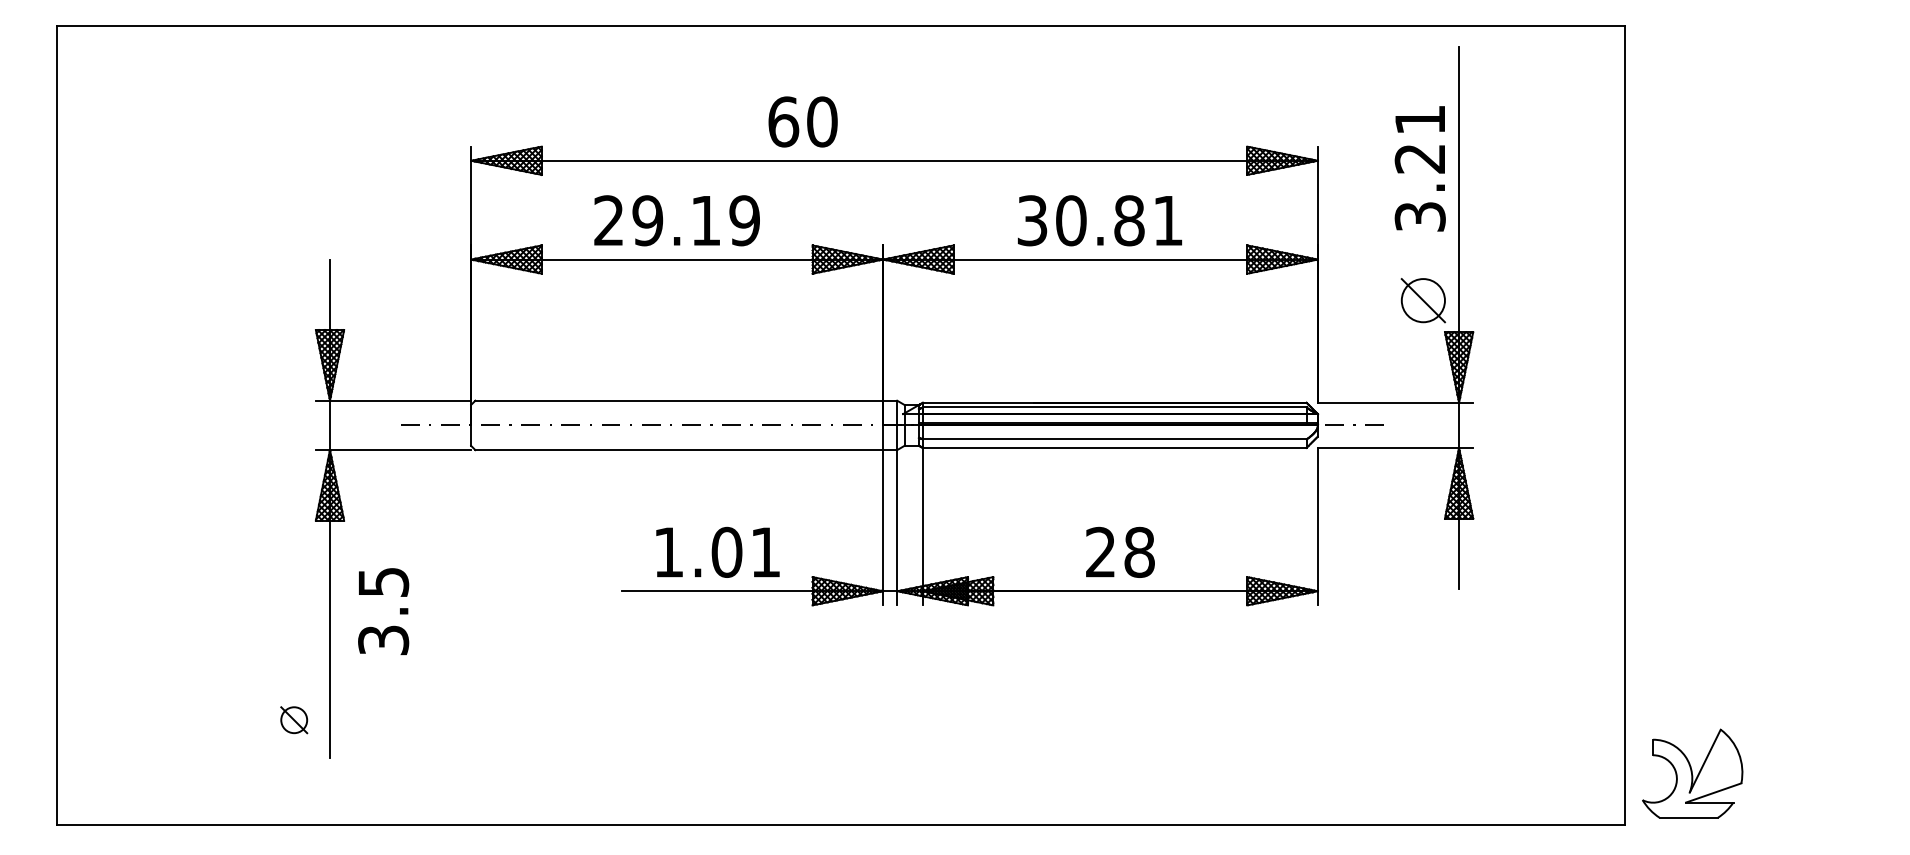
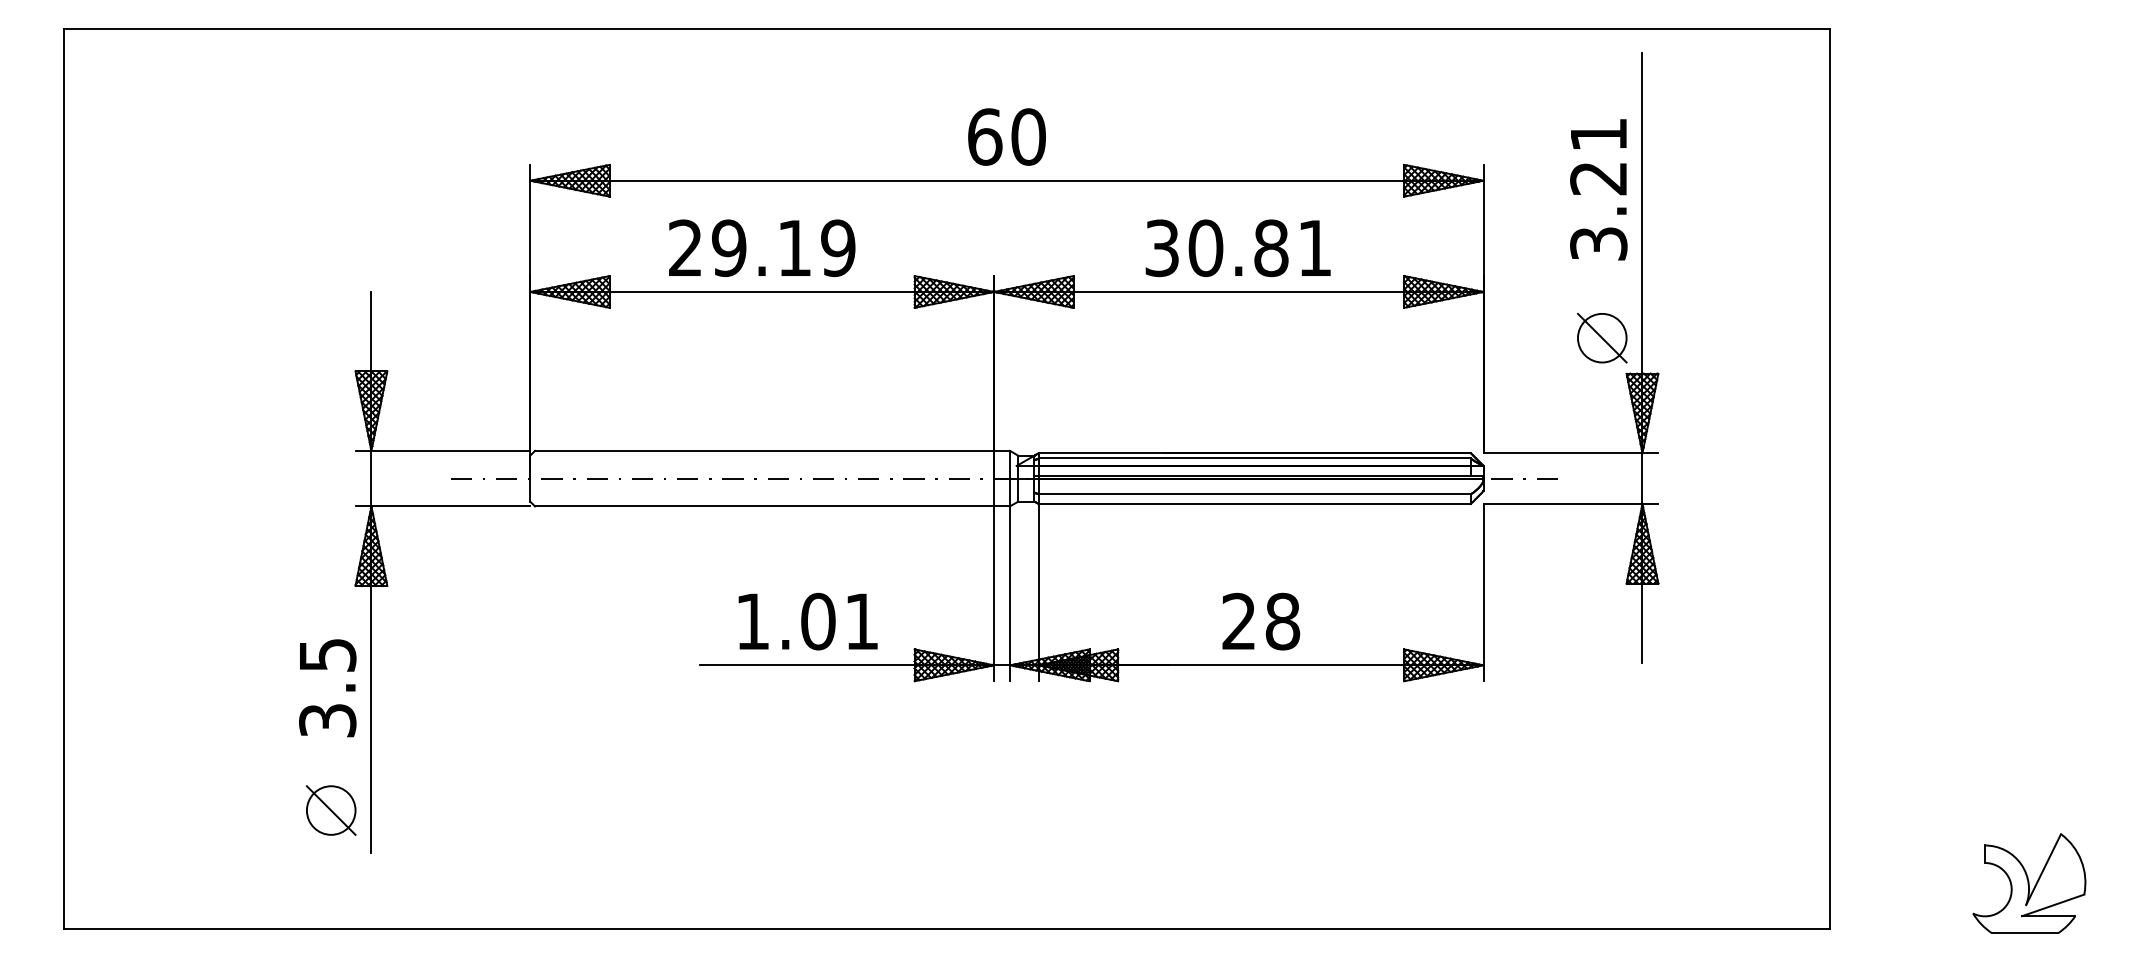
text: (802, 121) -> (1006, 136), moved
text: (383, 611) -> (327, 688), moved
part: (293, 720) -> (330, 810), size x1.67
part: (1692, 773) -> (2029, 883), moved

